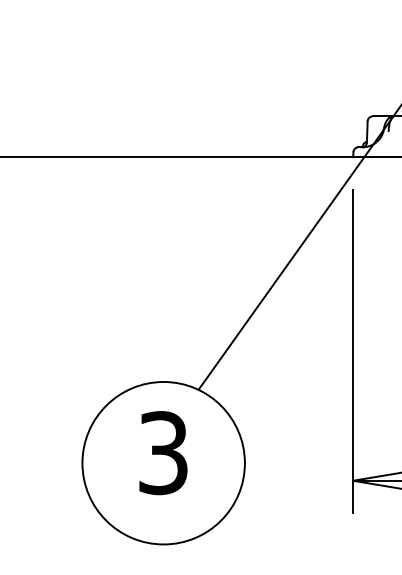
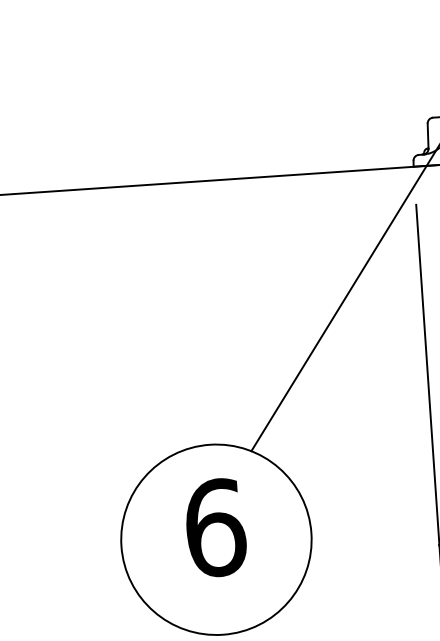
text: (163, 453) -> (215, 528), 3 -> 6

